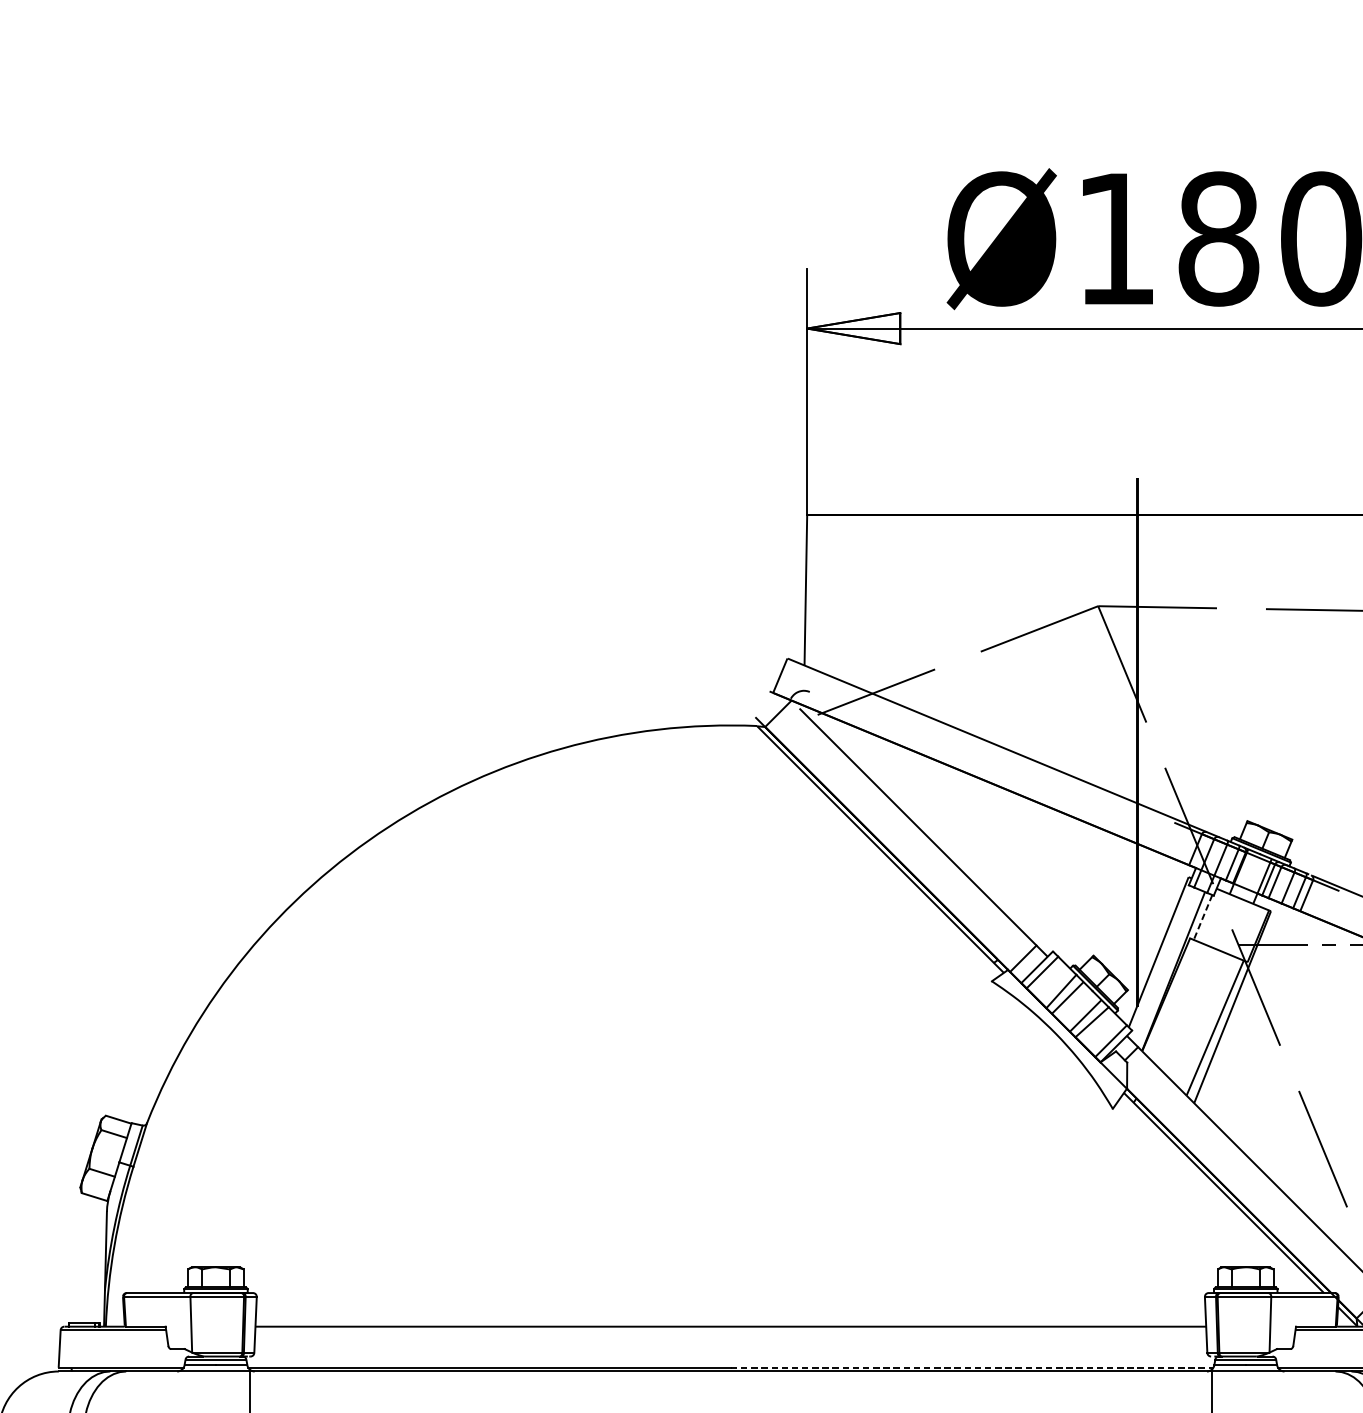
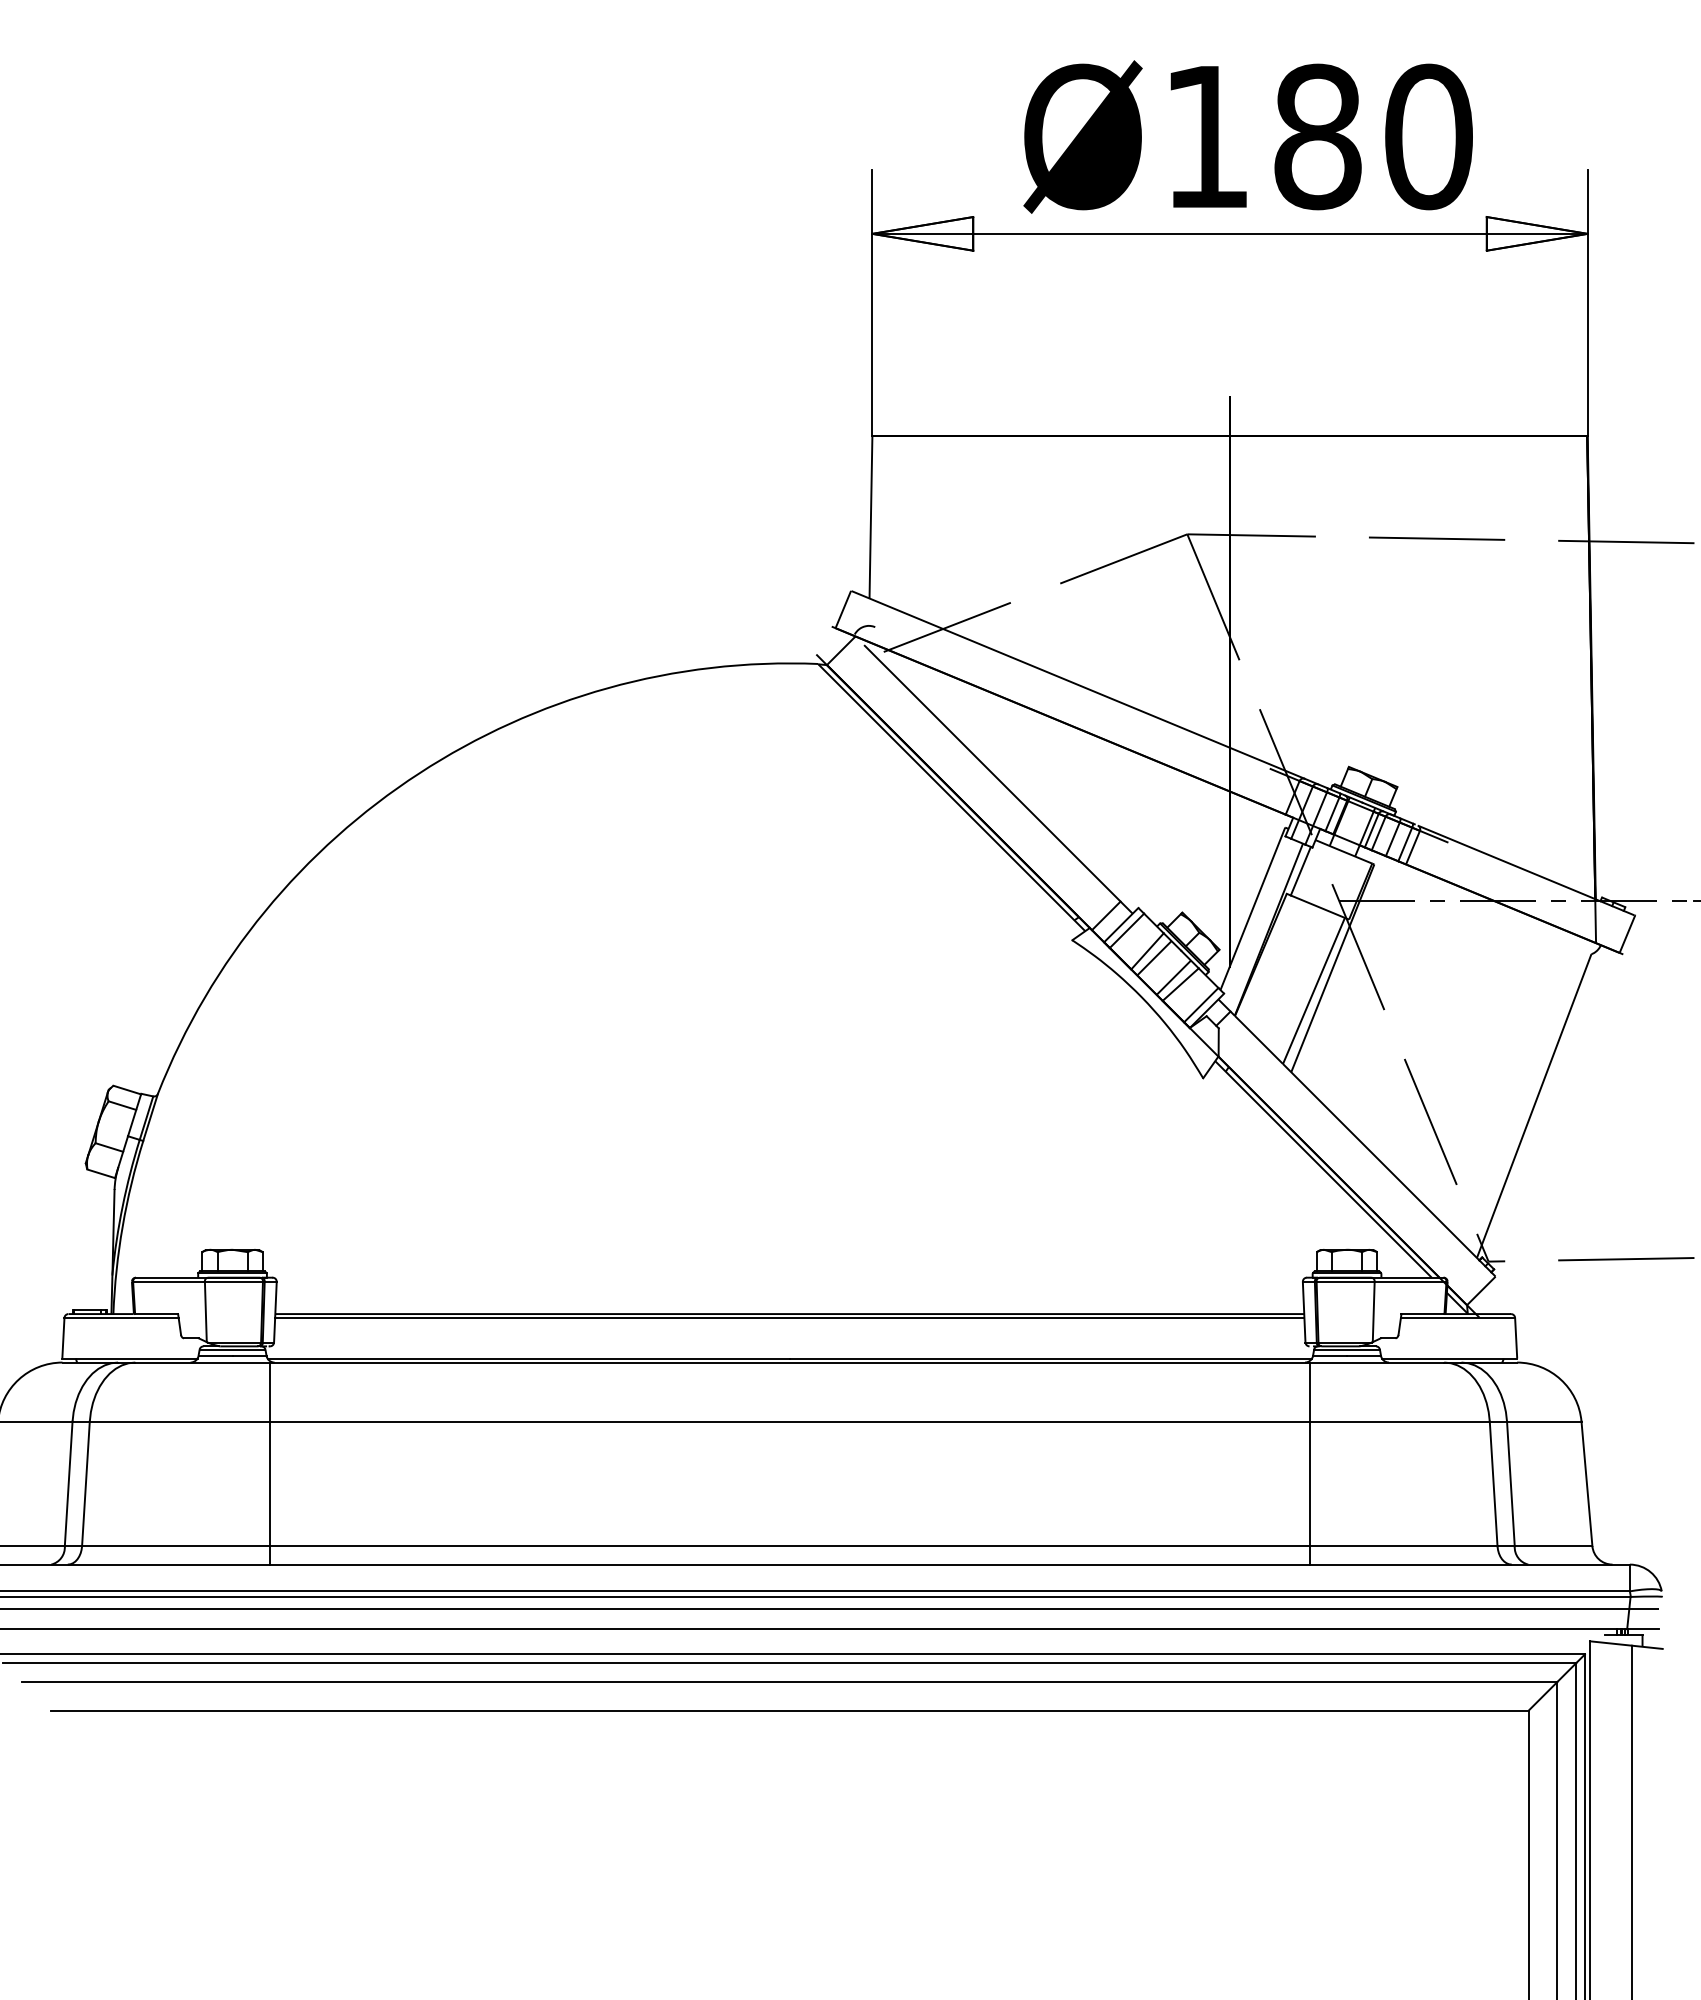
line: (1202, 917) -> (1300, 871), dashed -> solid
line: (730, 1329) -> (789, 1317), added
line: (972, 1367) -> (1051, 1358), dashed -> solid

